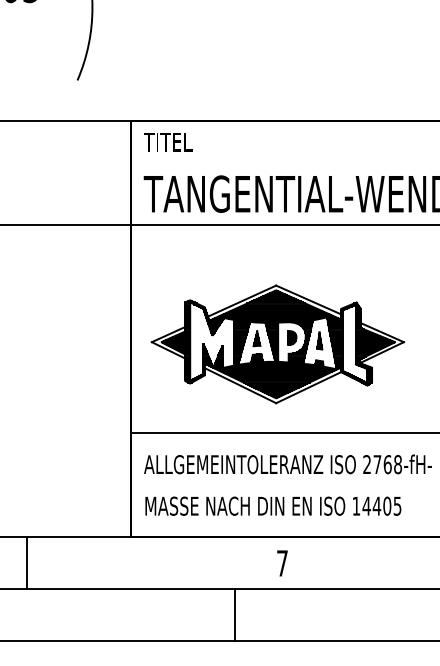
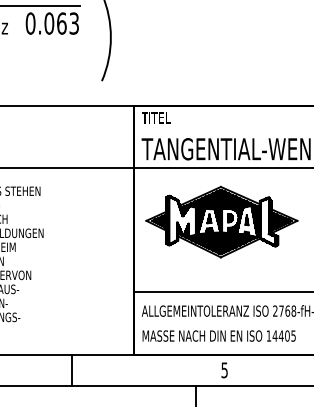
part: (277, 343) -> (221, 221), moved
text: (282, 563) -> (224, 370), 7 -> 5

